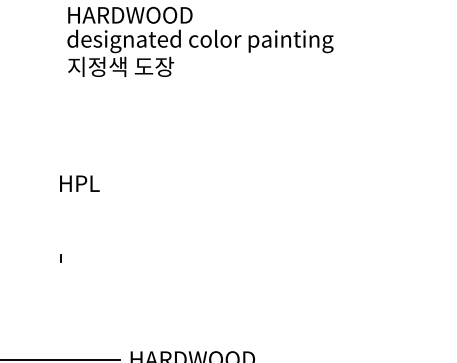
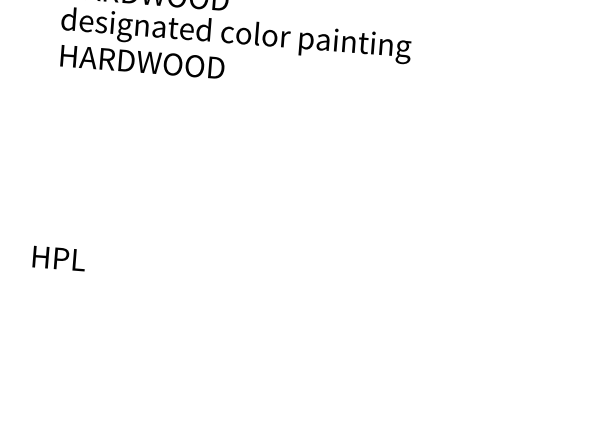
text: (130, 66) -> (141, 61), 지정색 도장 -> HARDWOOD
text: (79, 183) -> (58, 258), moved
line: (60, 258) -> (29, 306), removed

